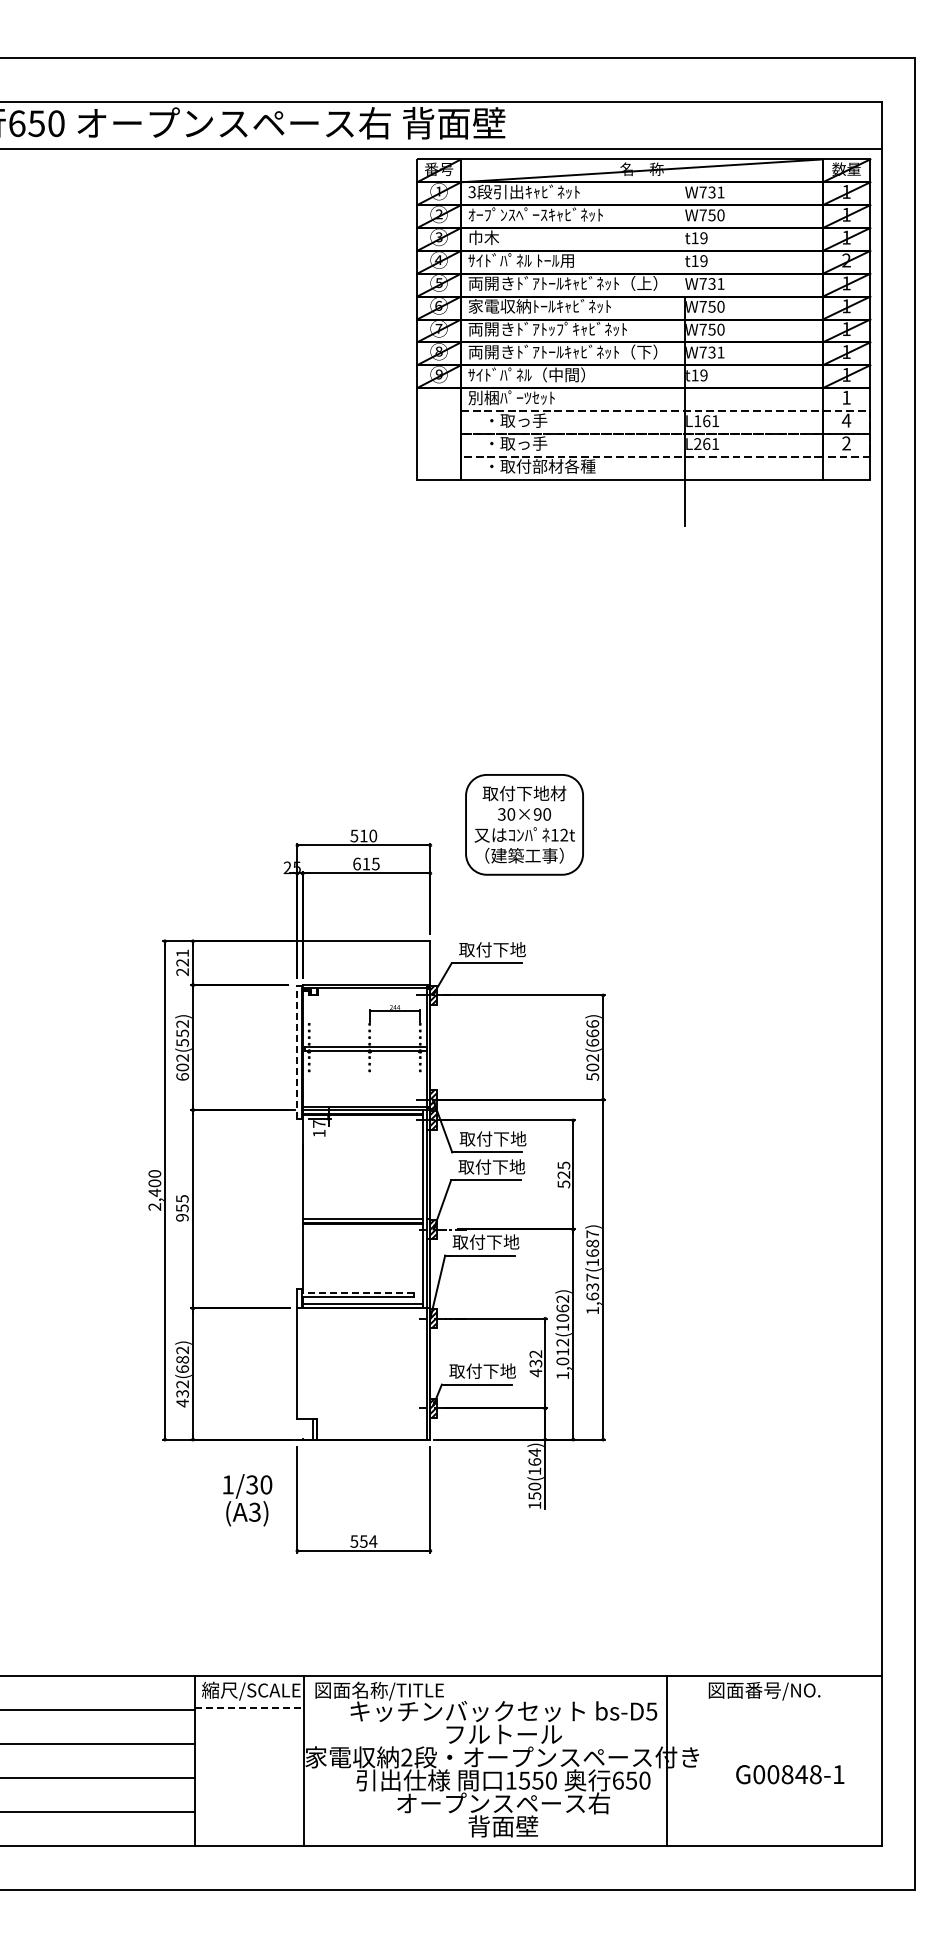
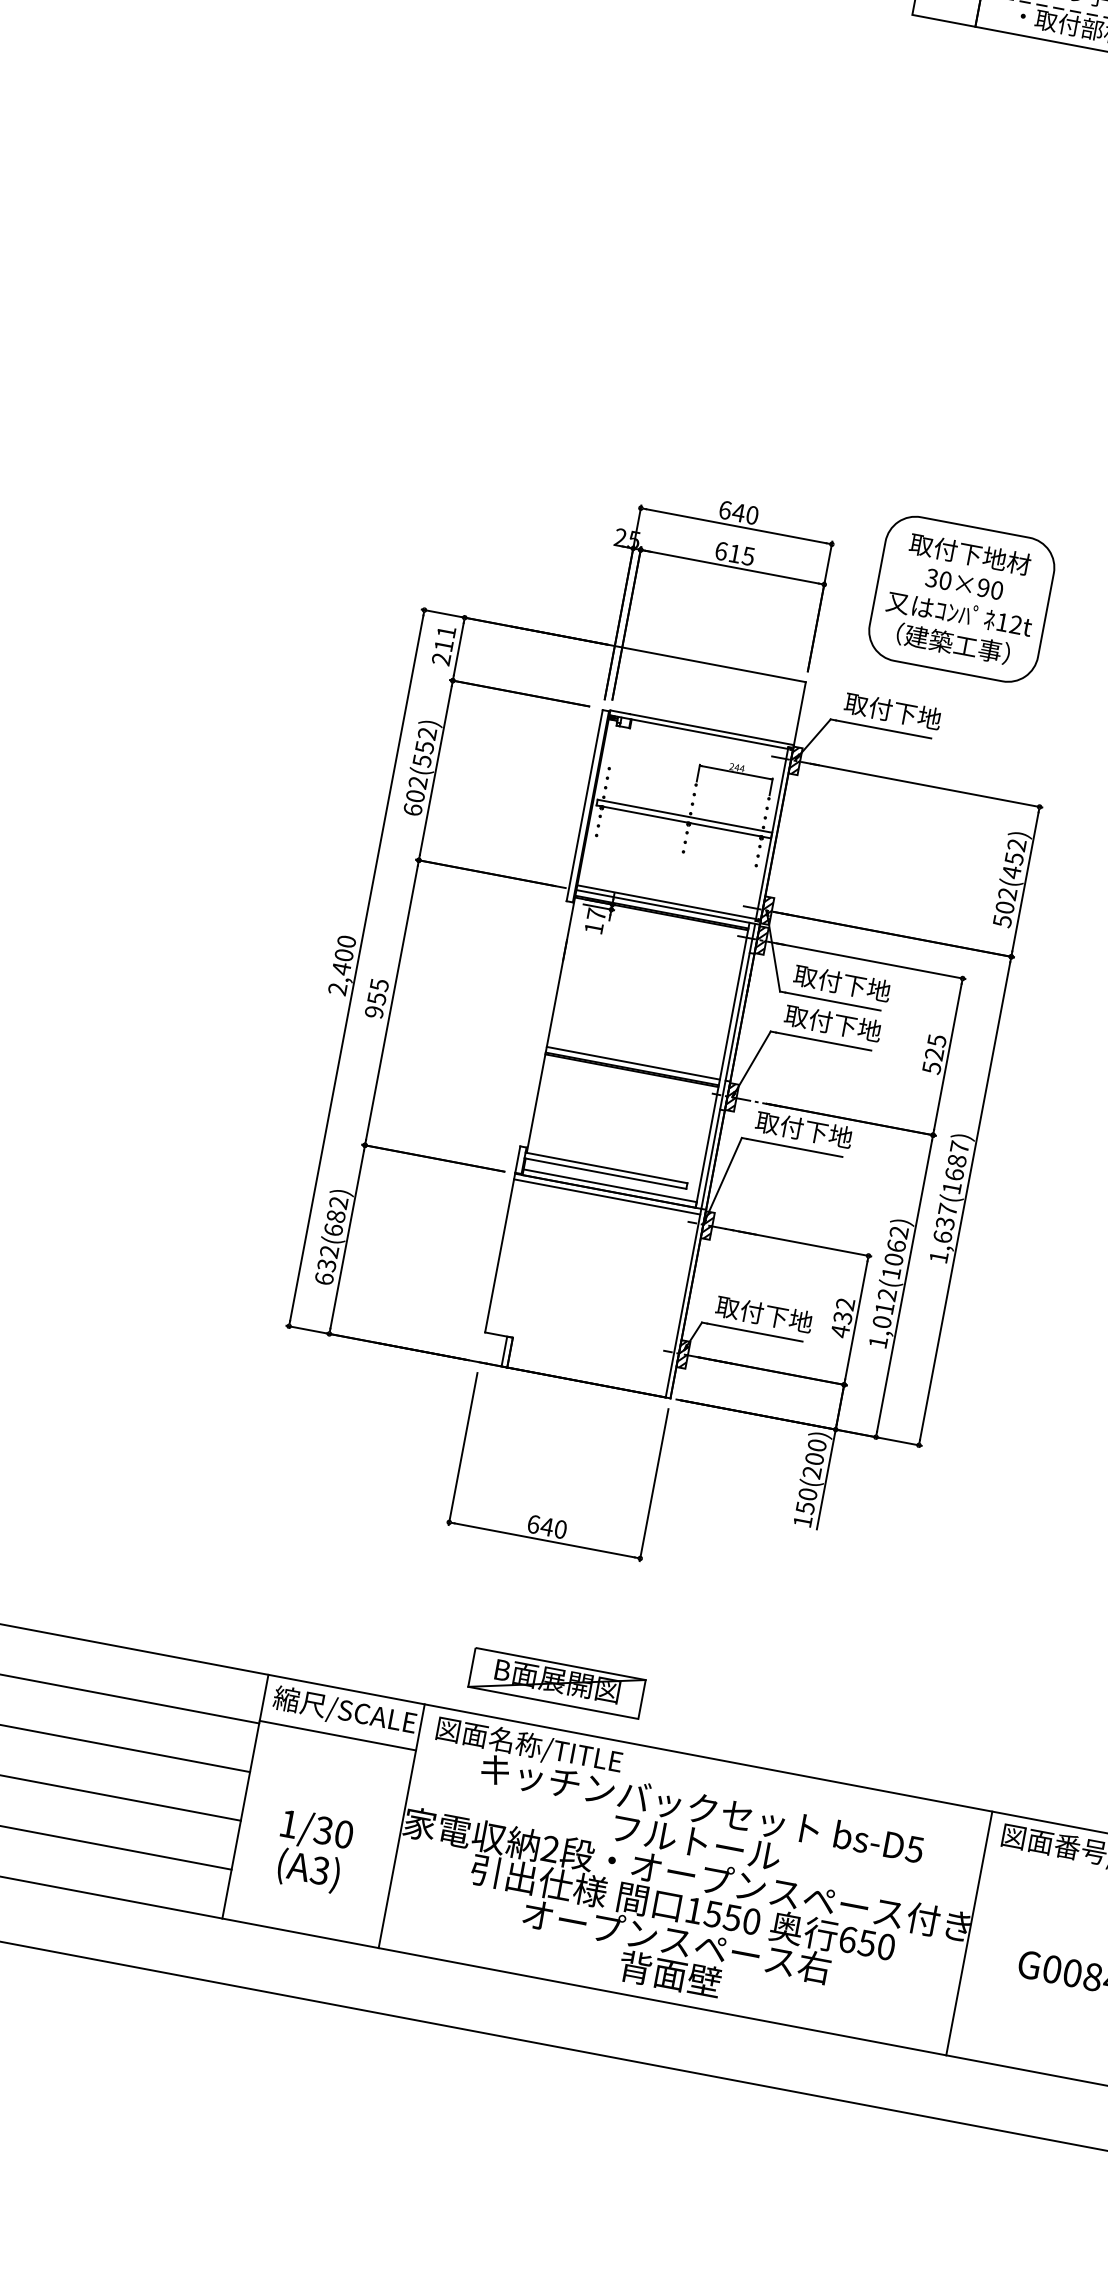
part: (524, 824) -> (961, 598), moved
text: (358, 835) -> (731, 510), 510 -> 640
text: (182, 962) -> (443, 645), 221 -> 211
text: (592, 1033) -> (1013, 858), 502(666) -> 502(452)
line: (297, 1051) -> (584, 804), dashed -> solid
line: (357, 1292) -> (605, 1167), dashed -> solid
line: (362, 1312) -> (607, 1197), added
text: (182, 1403) -> (324, 1279), 432(682) -> 632(682)
text: (534, 1461) -> (814, 1458), 150(164) -> 150(200)
text: (247, 1500) -> (312, 1851), moved
text: (363, 1541) -> (546, 1526), 554 -> 640
part: (390, 1645) -> (557, 1683), added
line: (250, 1708) -> (338, 1736), dashed -> solid
line: (666, 1760) -> (968, 1932), moved

